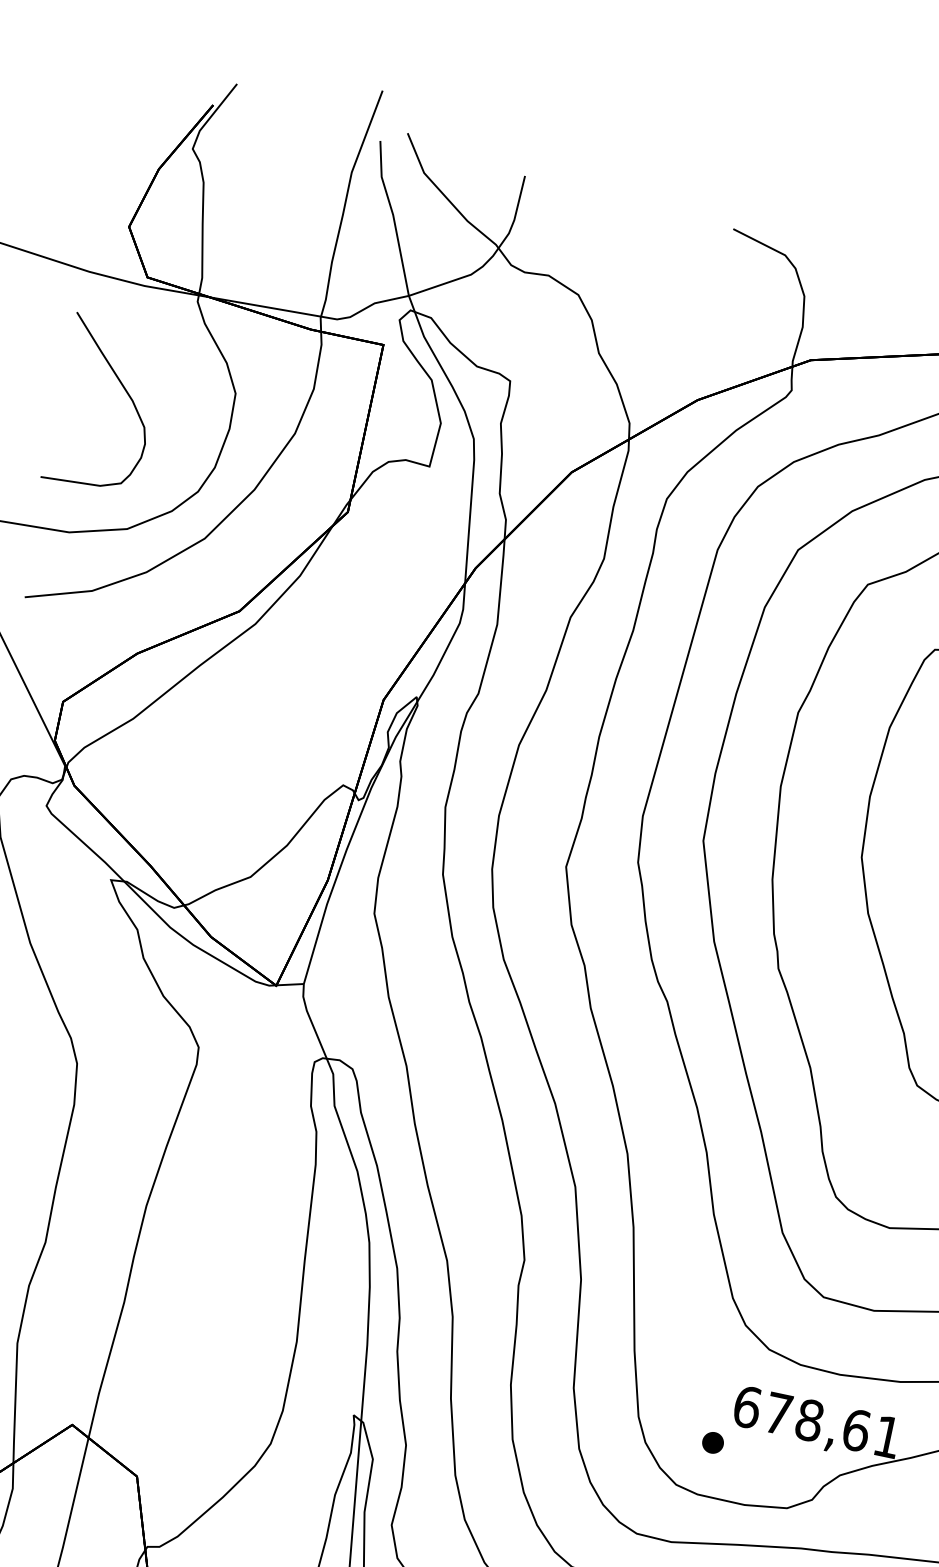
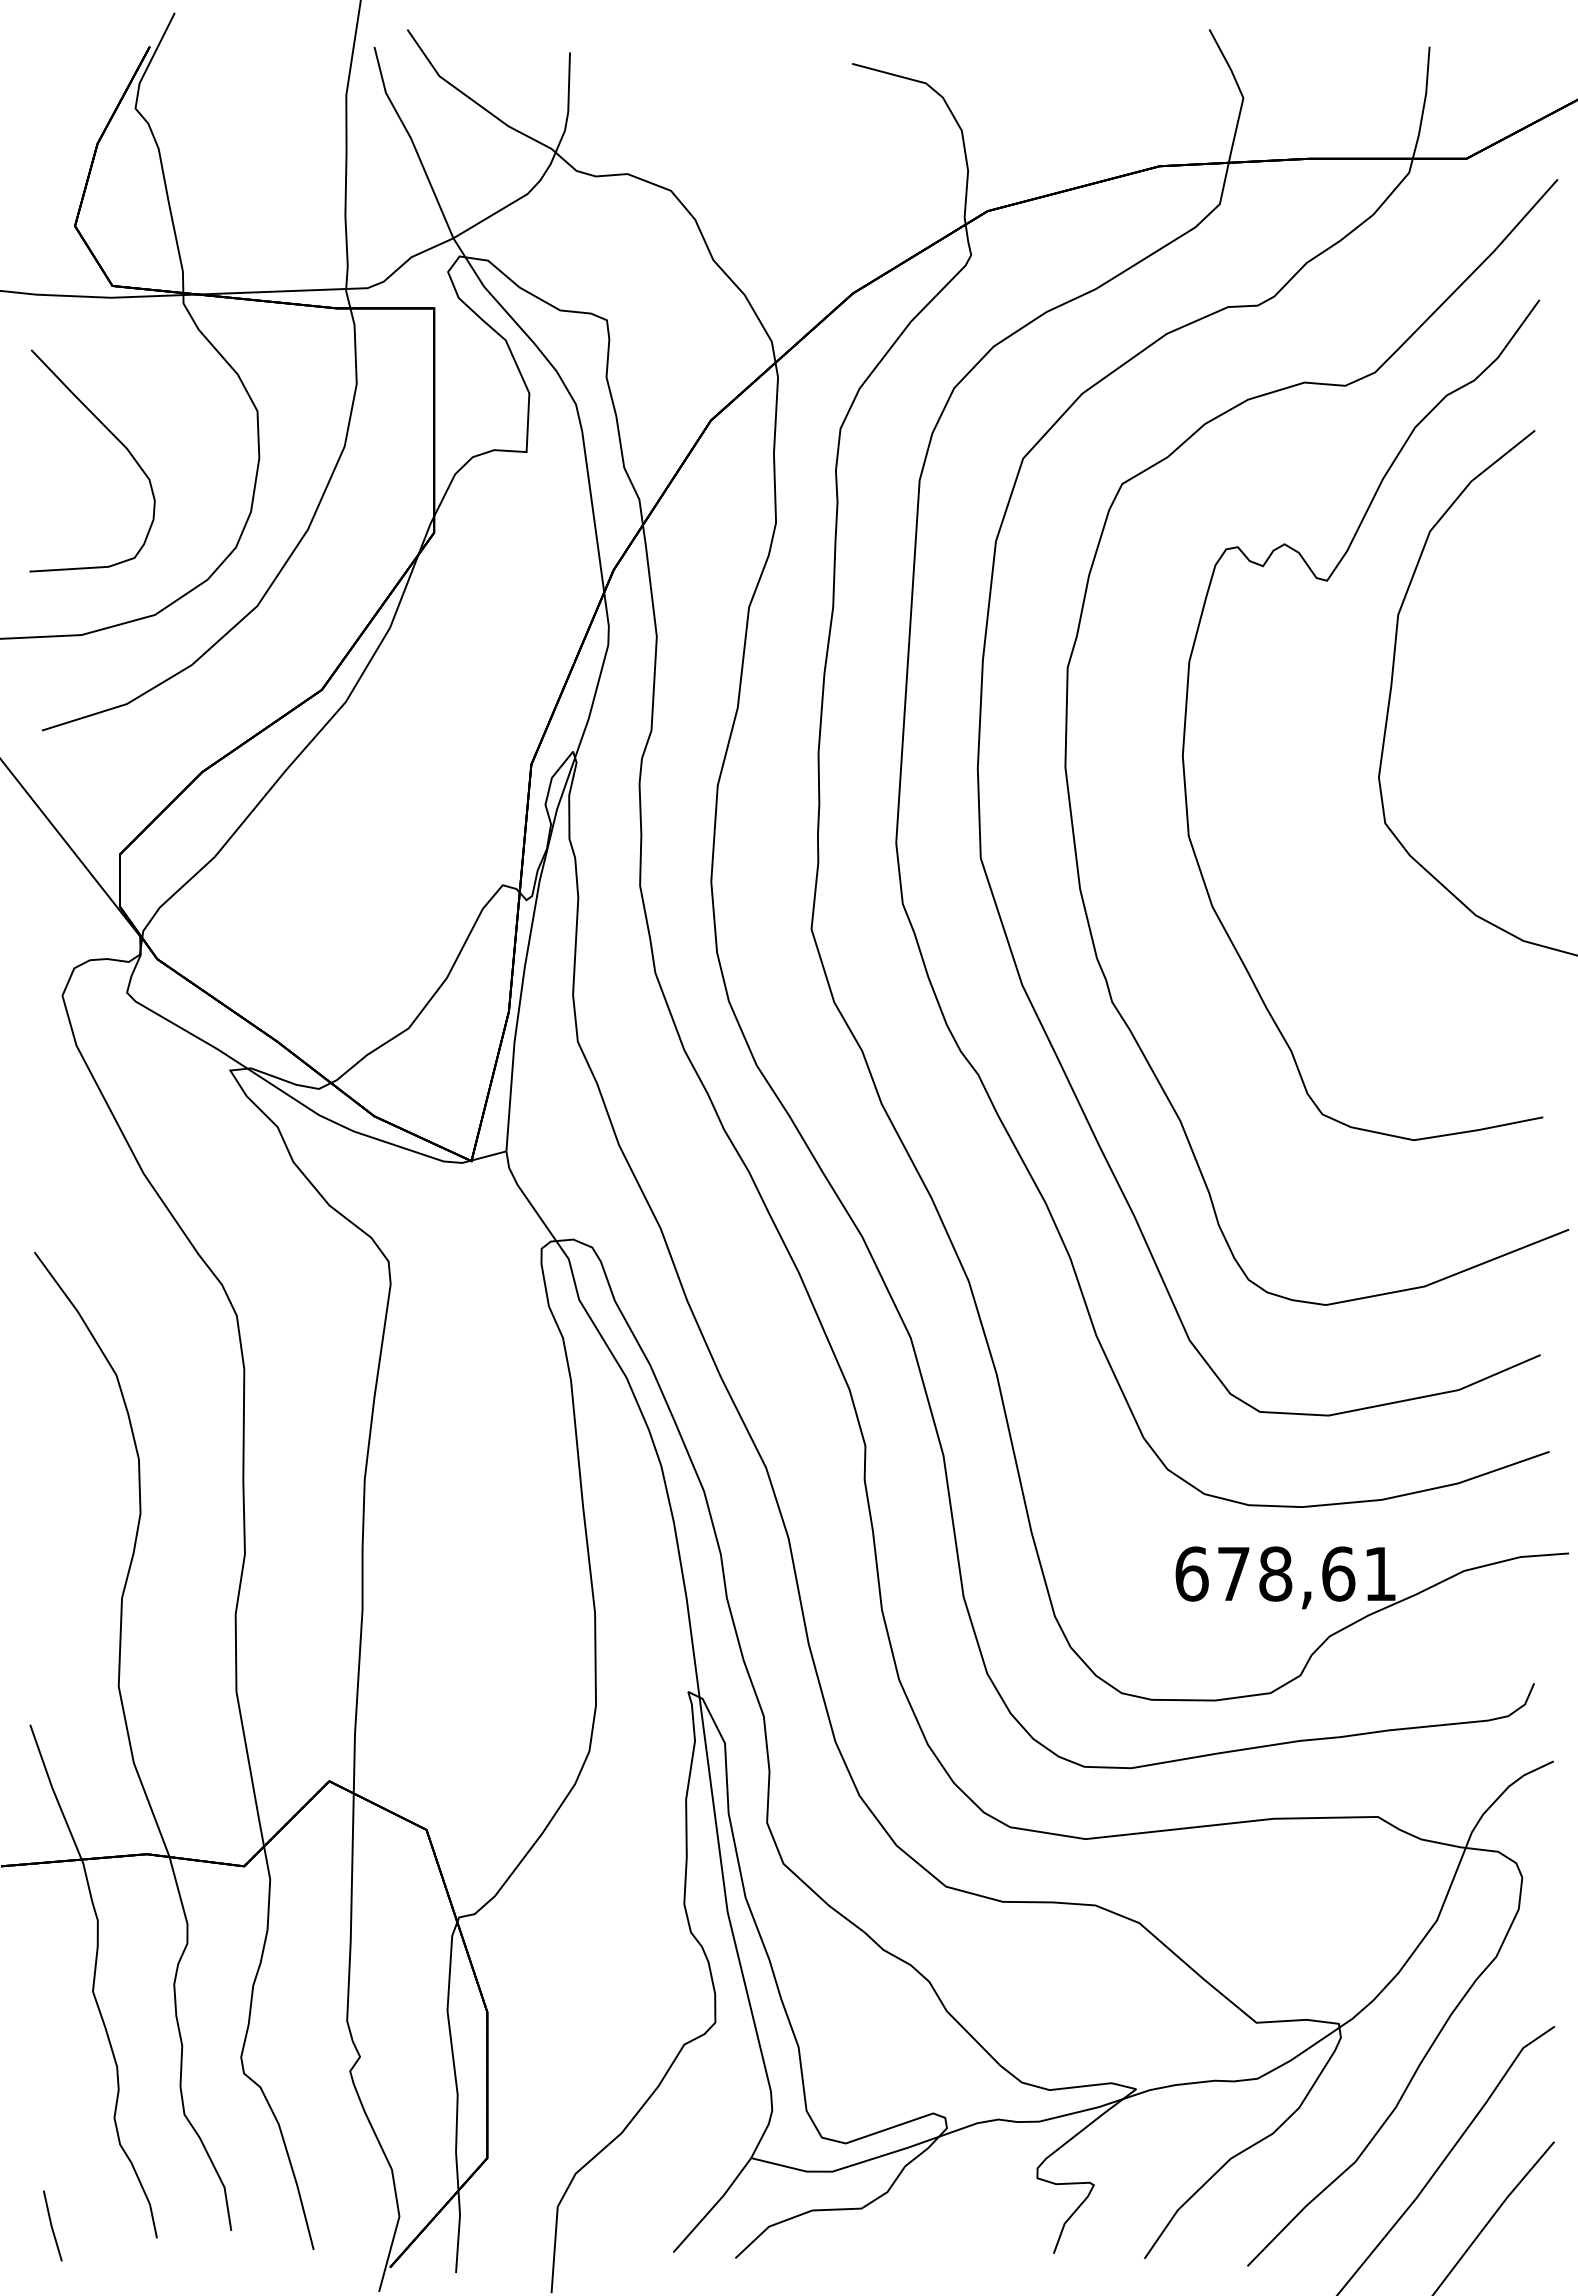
part: (712, 1442) -> (1157, 1629), removed

